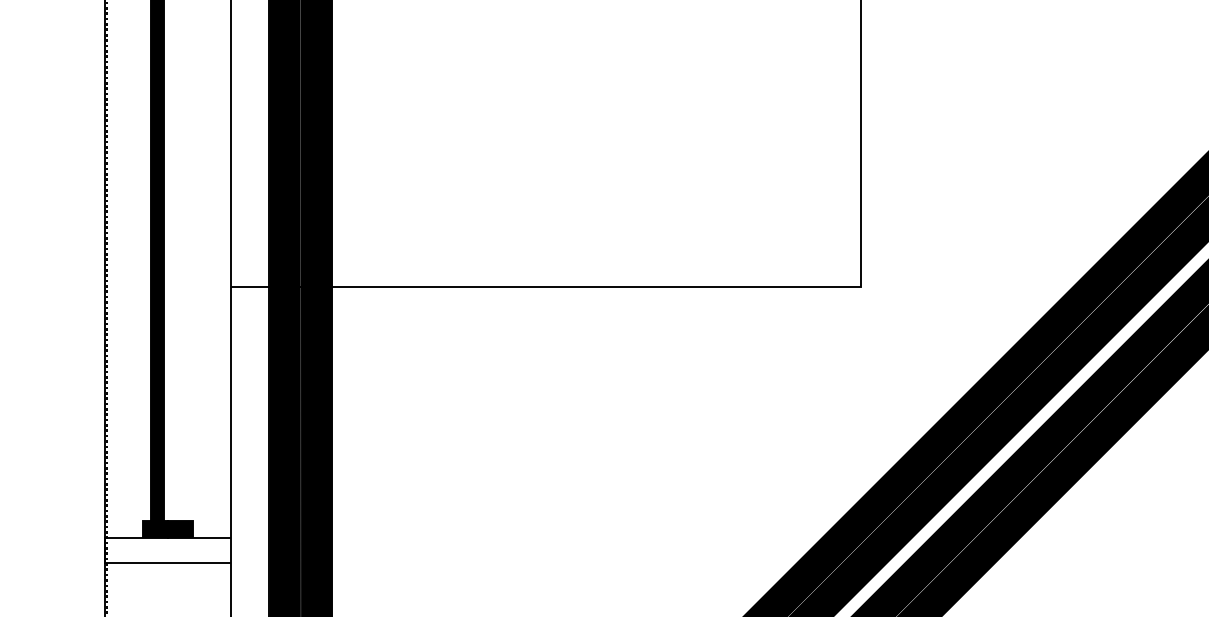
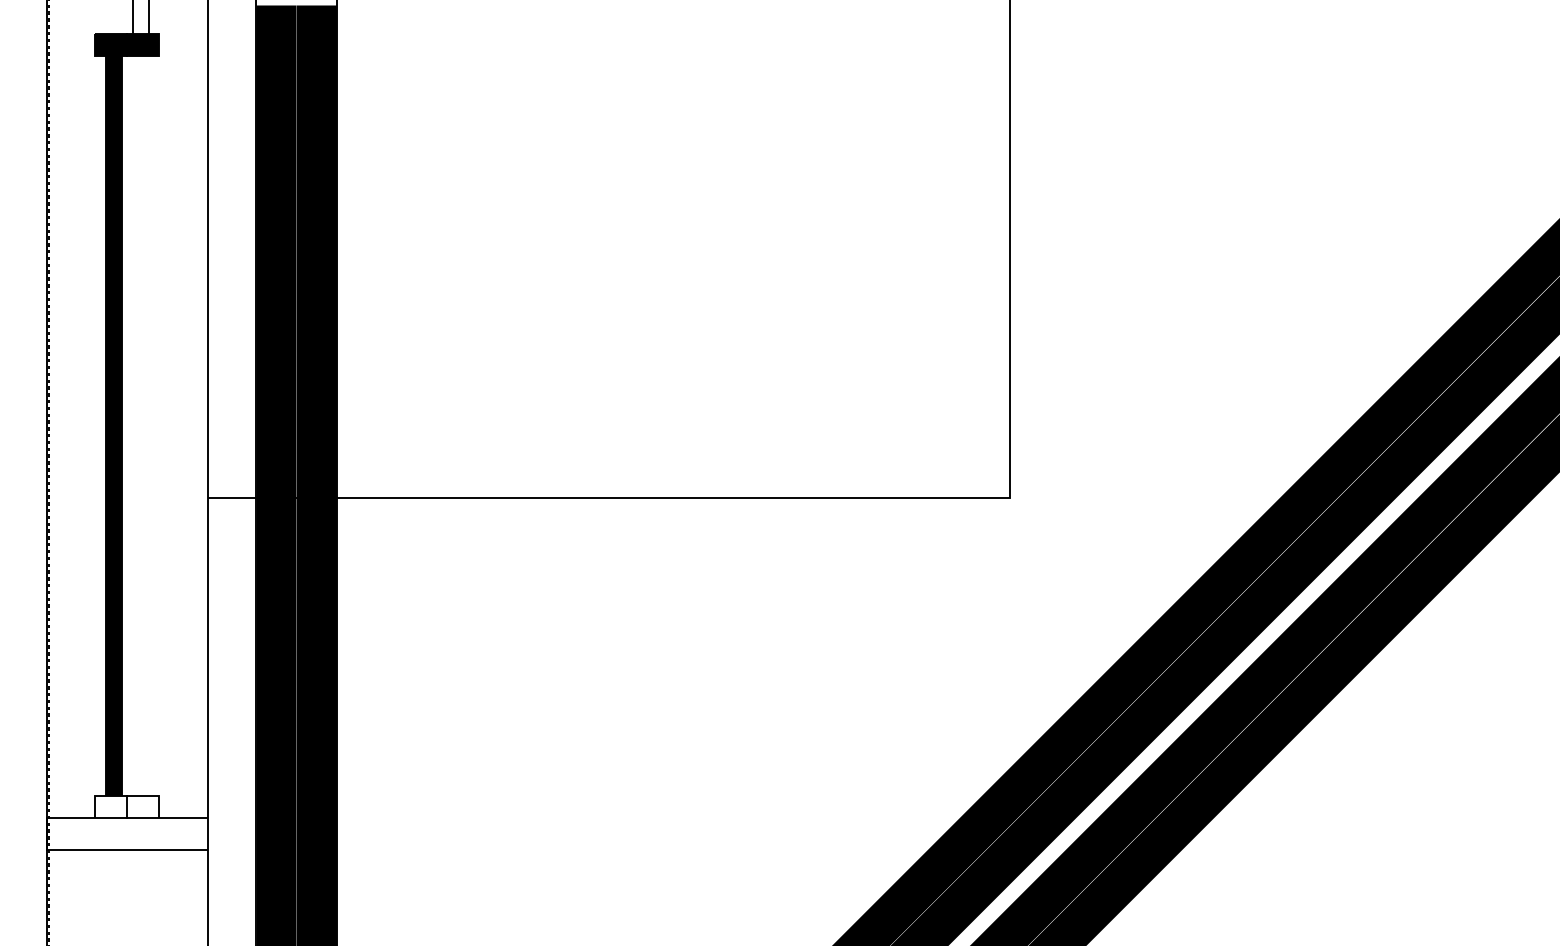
fill: (168, 529) -> (127, 806), removed

